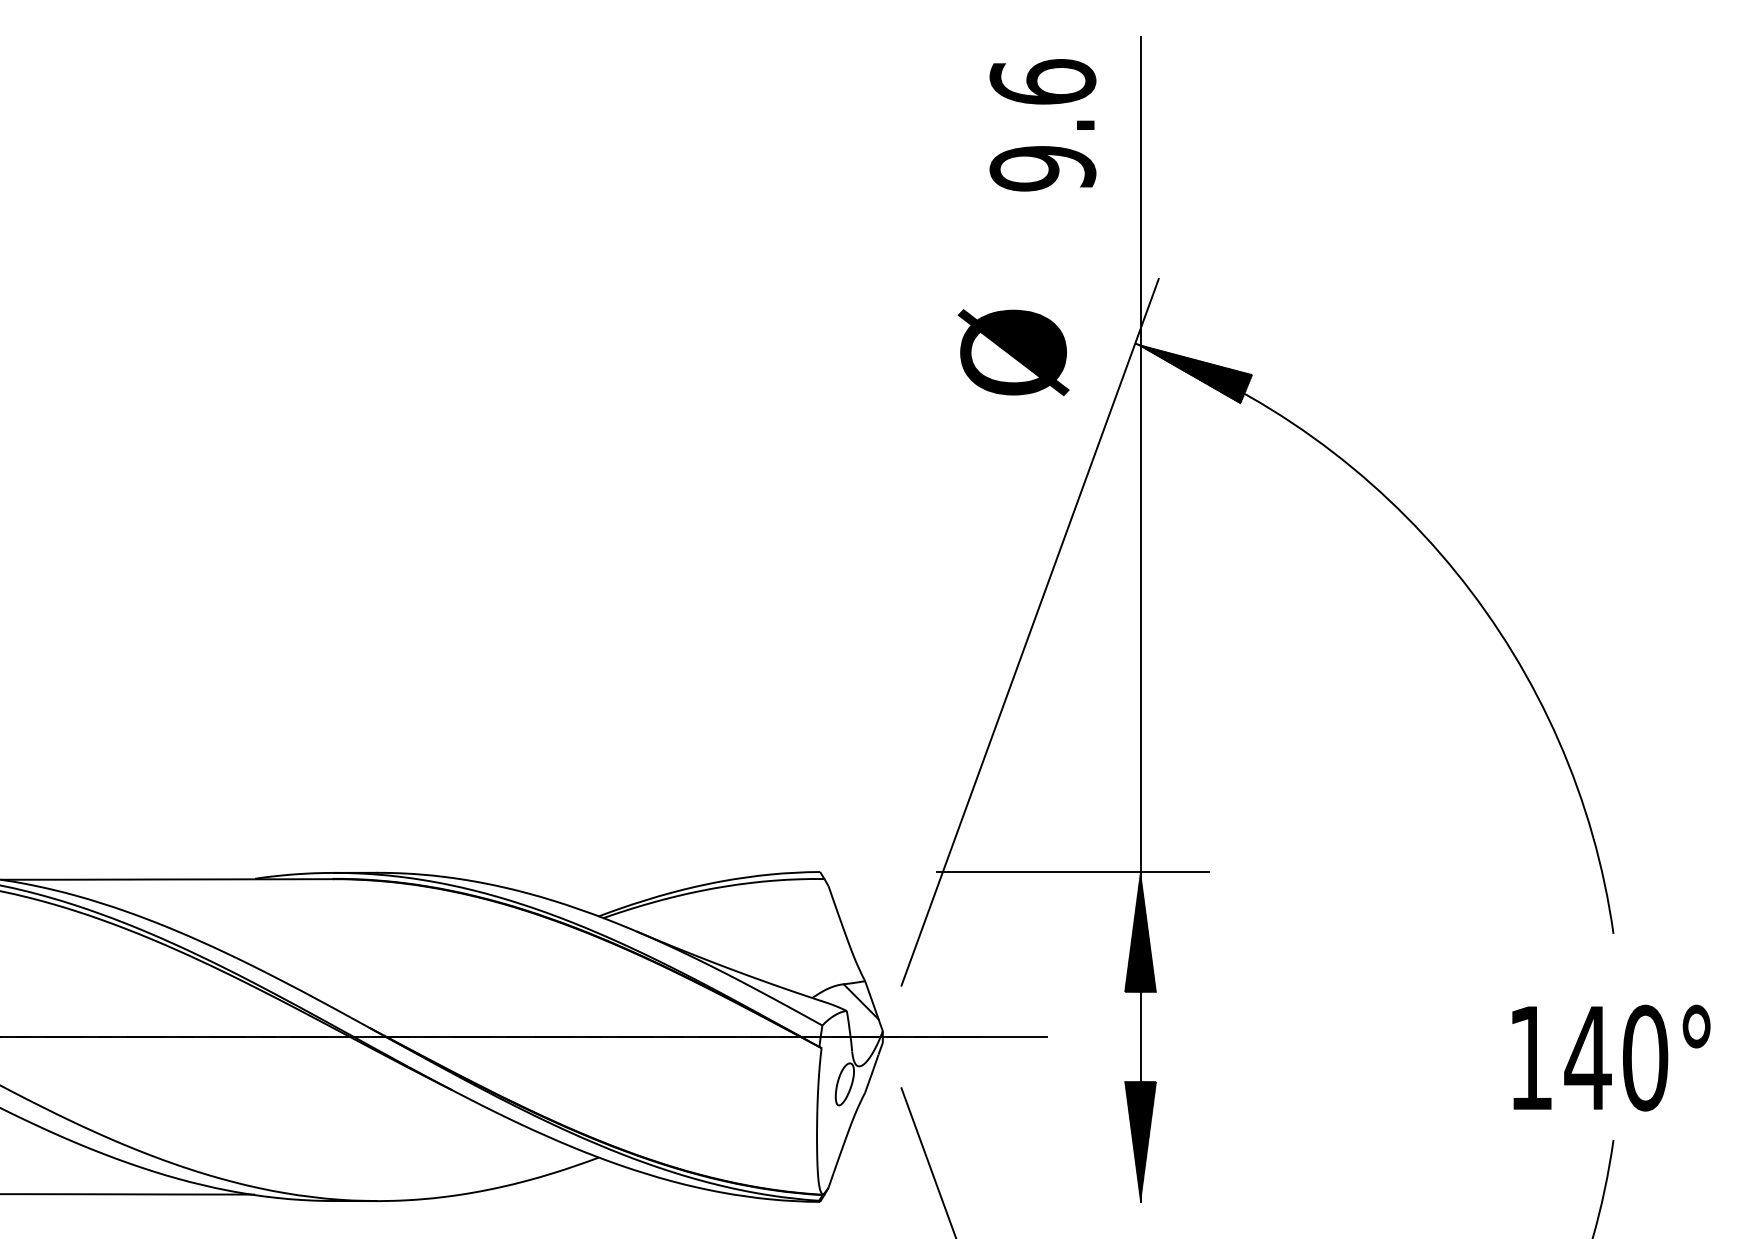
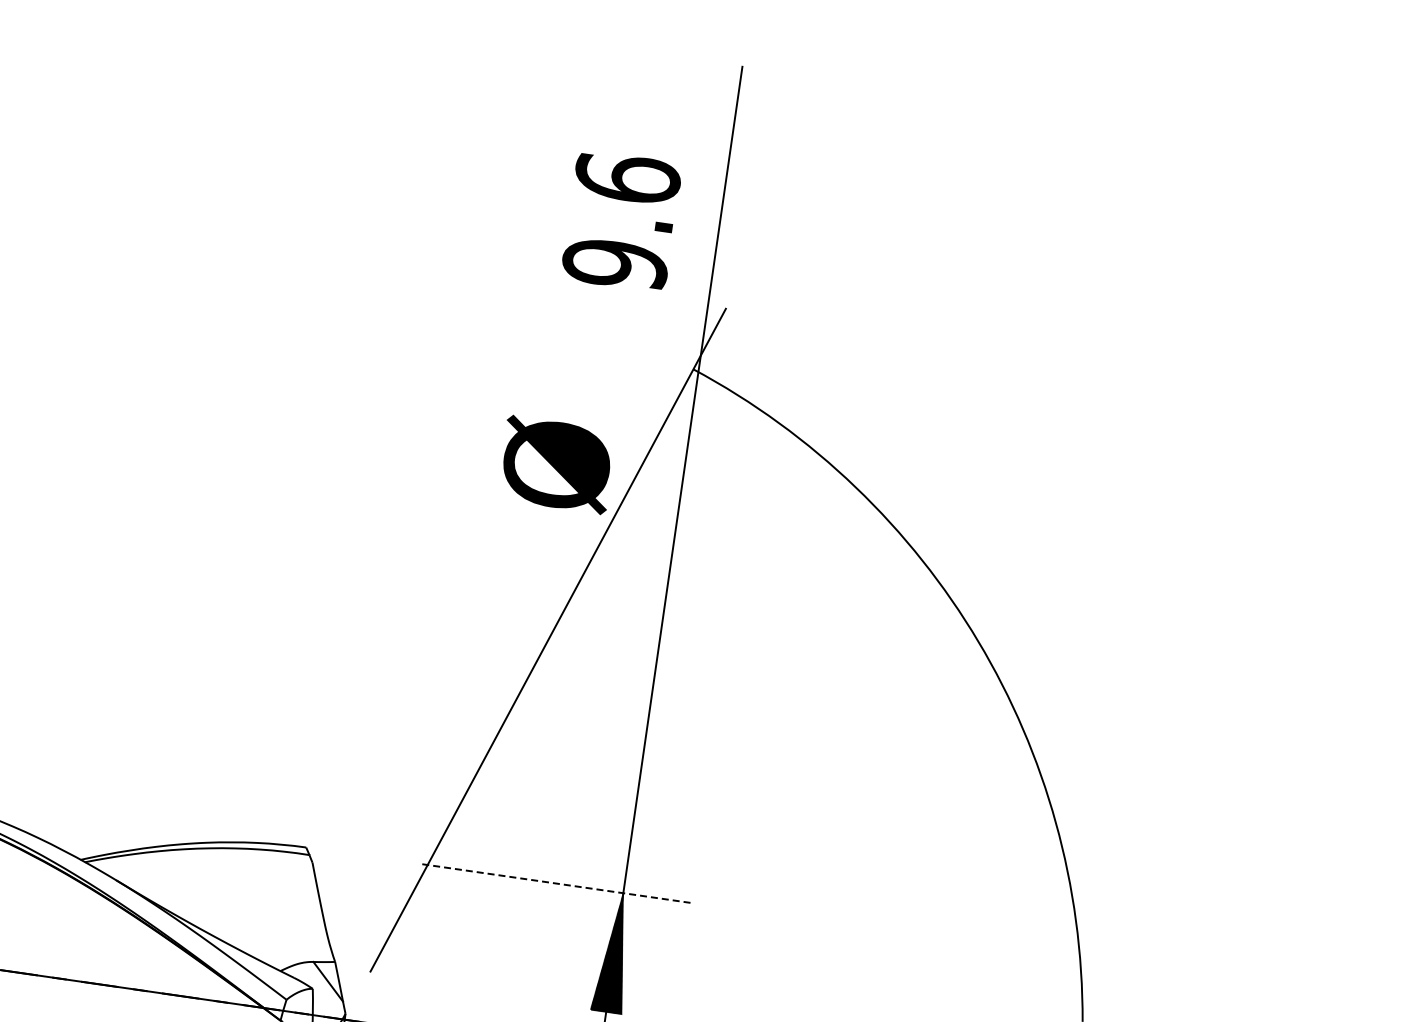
text: (1042, 125) -> (621, 221), moved
text: (1013, 352) -> (556, 464), moved
hatch: (1193, 373) -> (746, 407), removed
line: (1073, 872) -> (556, 884), solid -> dashed

